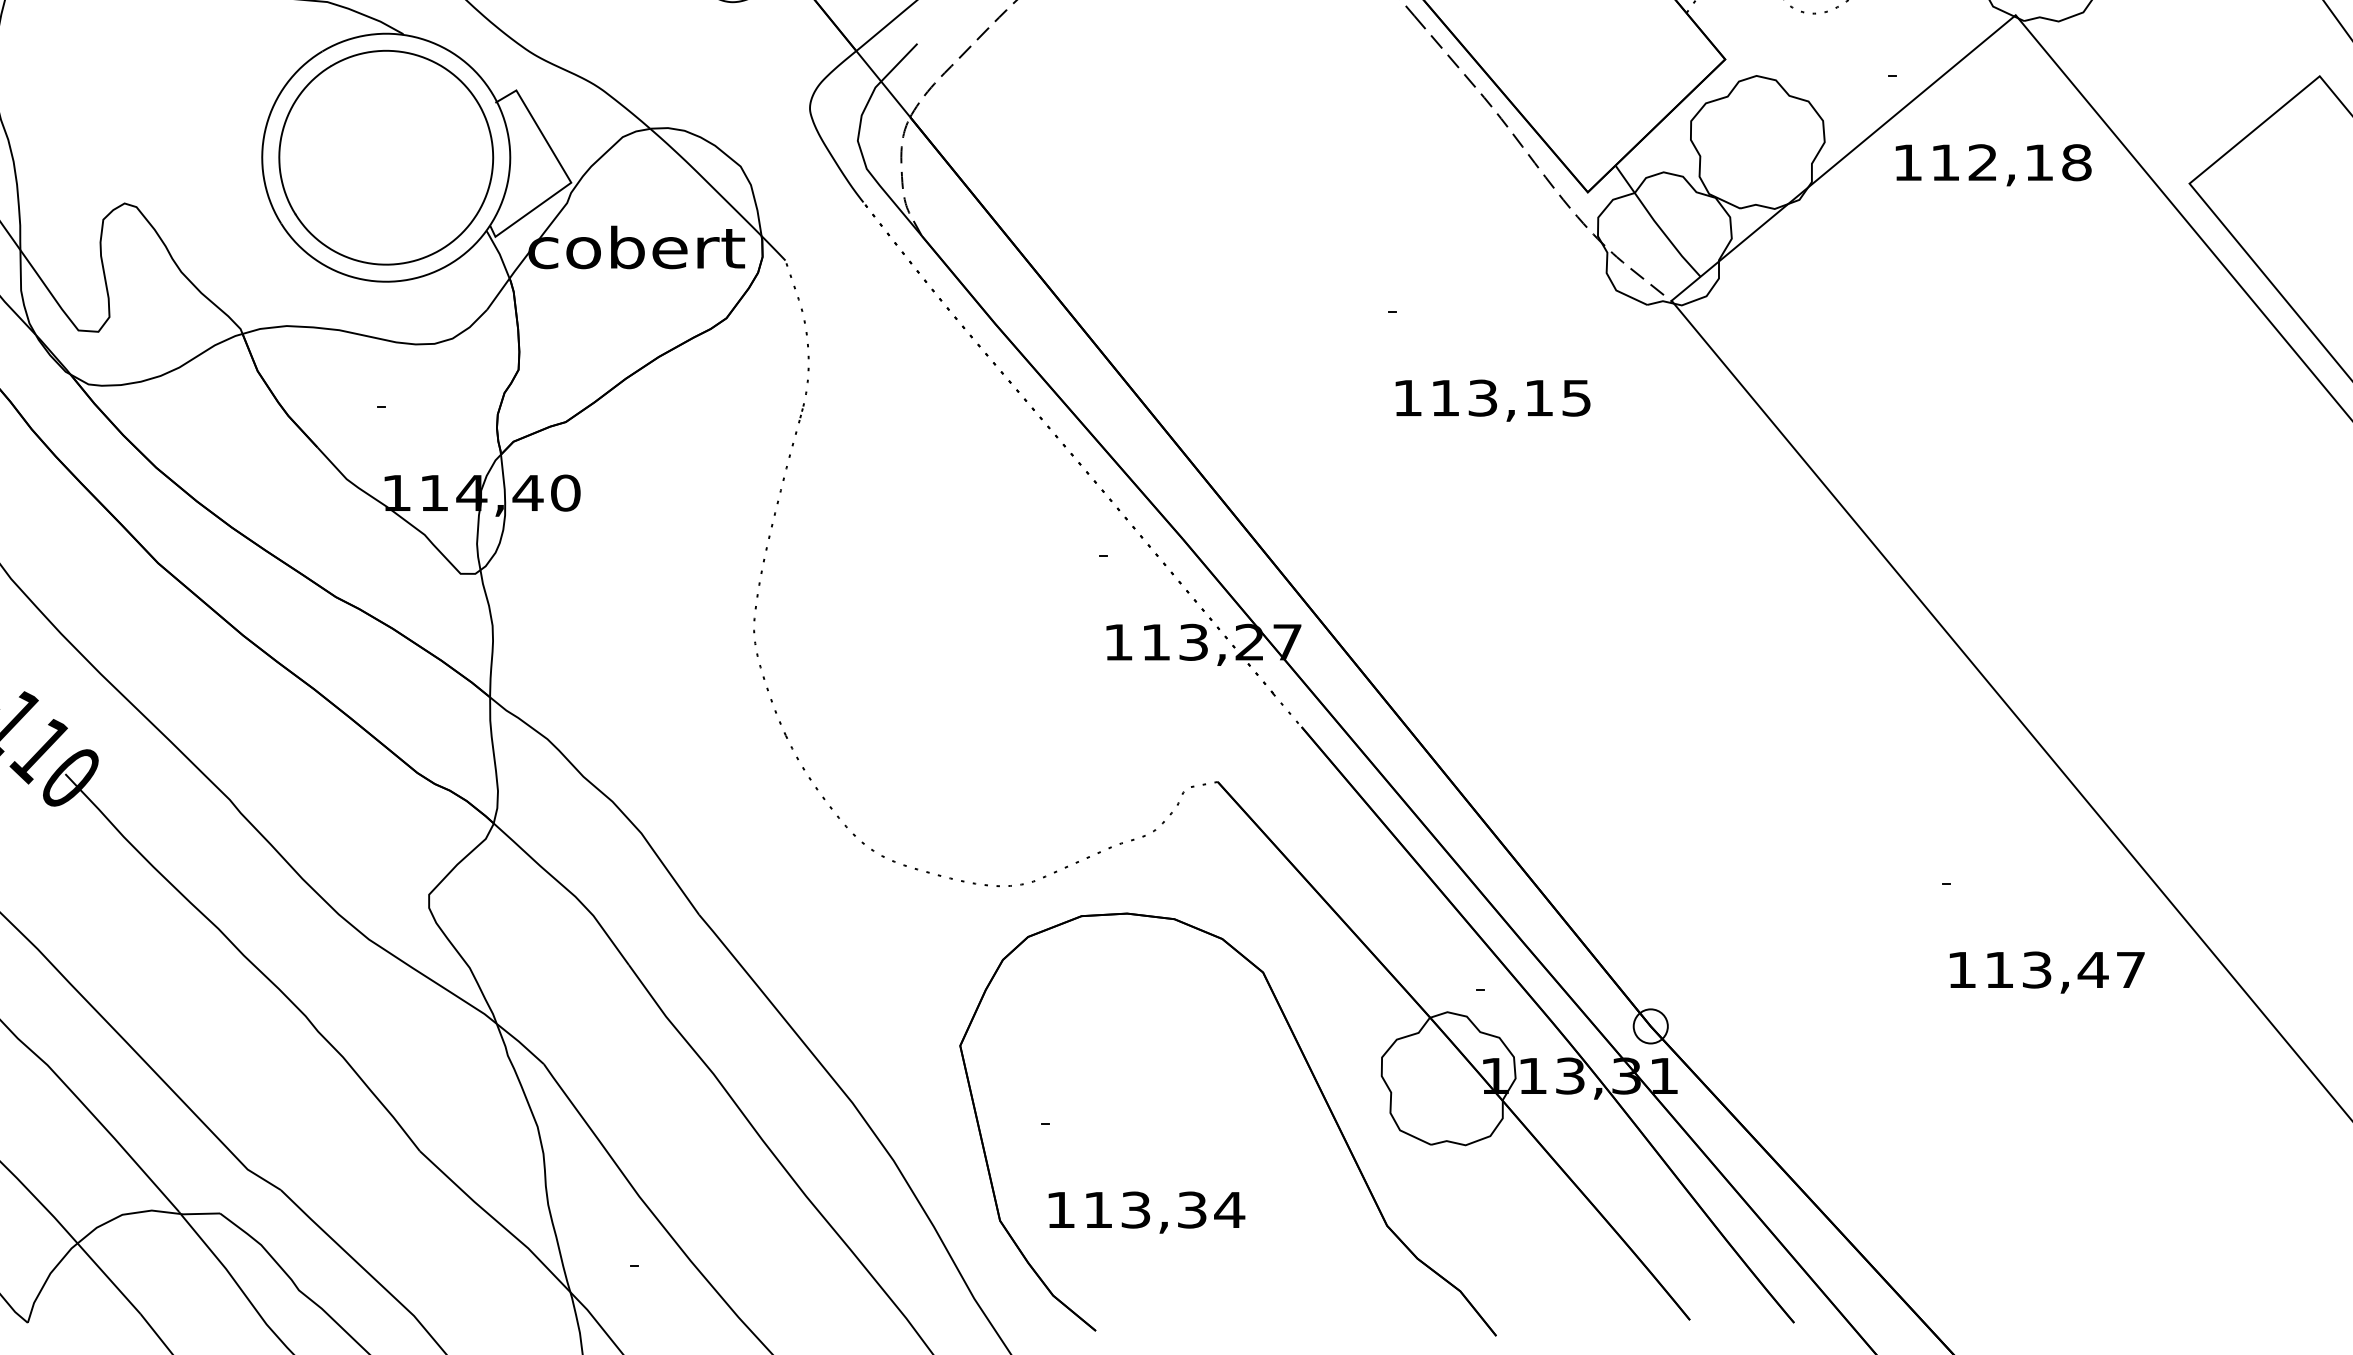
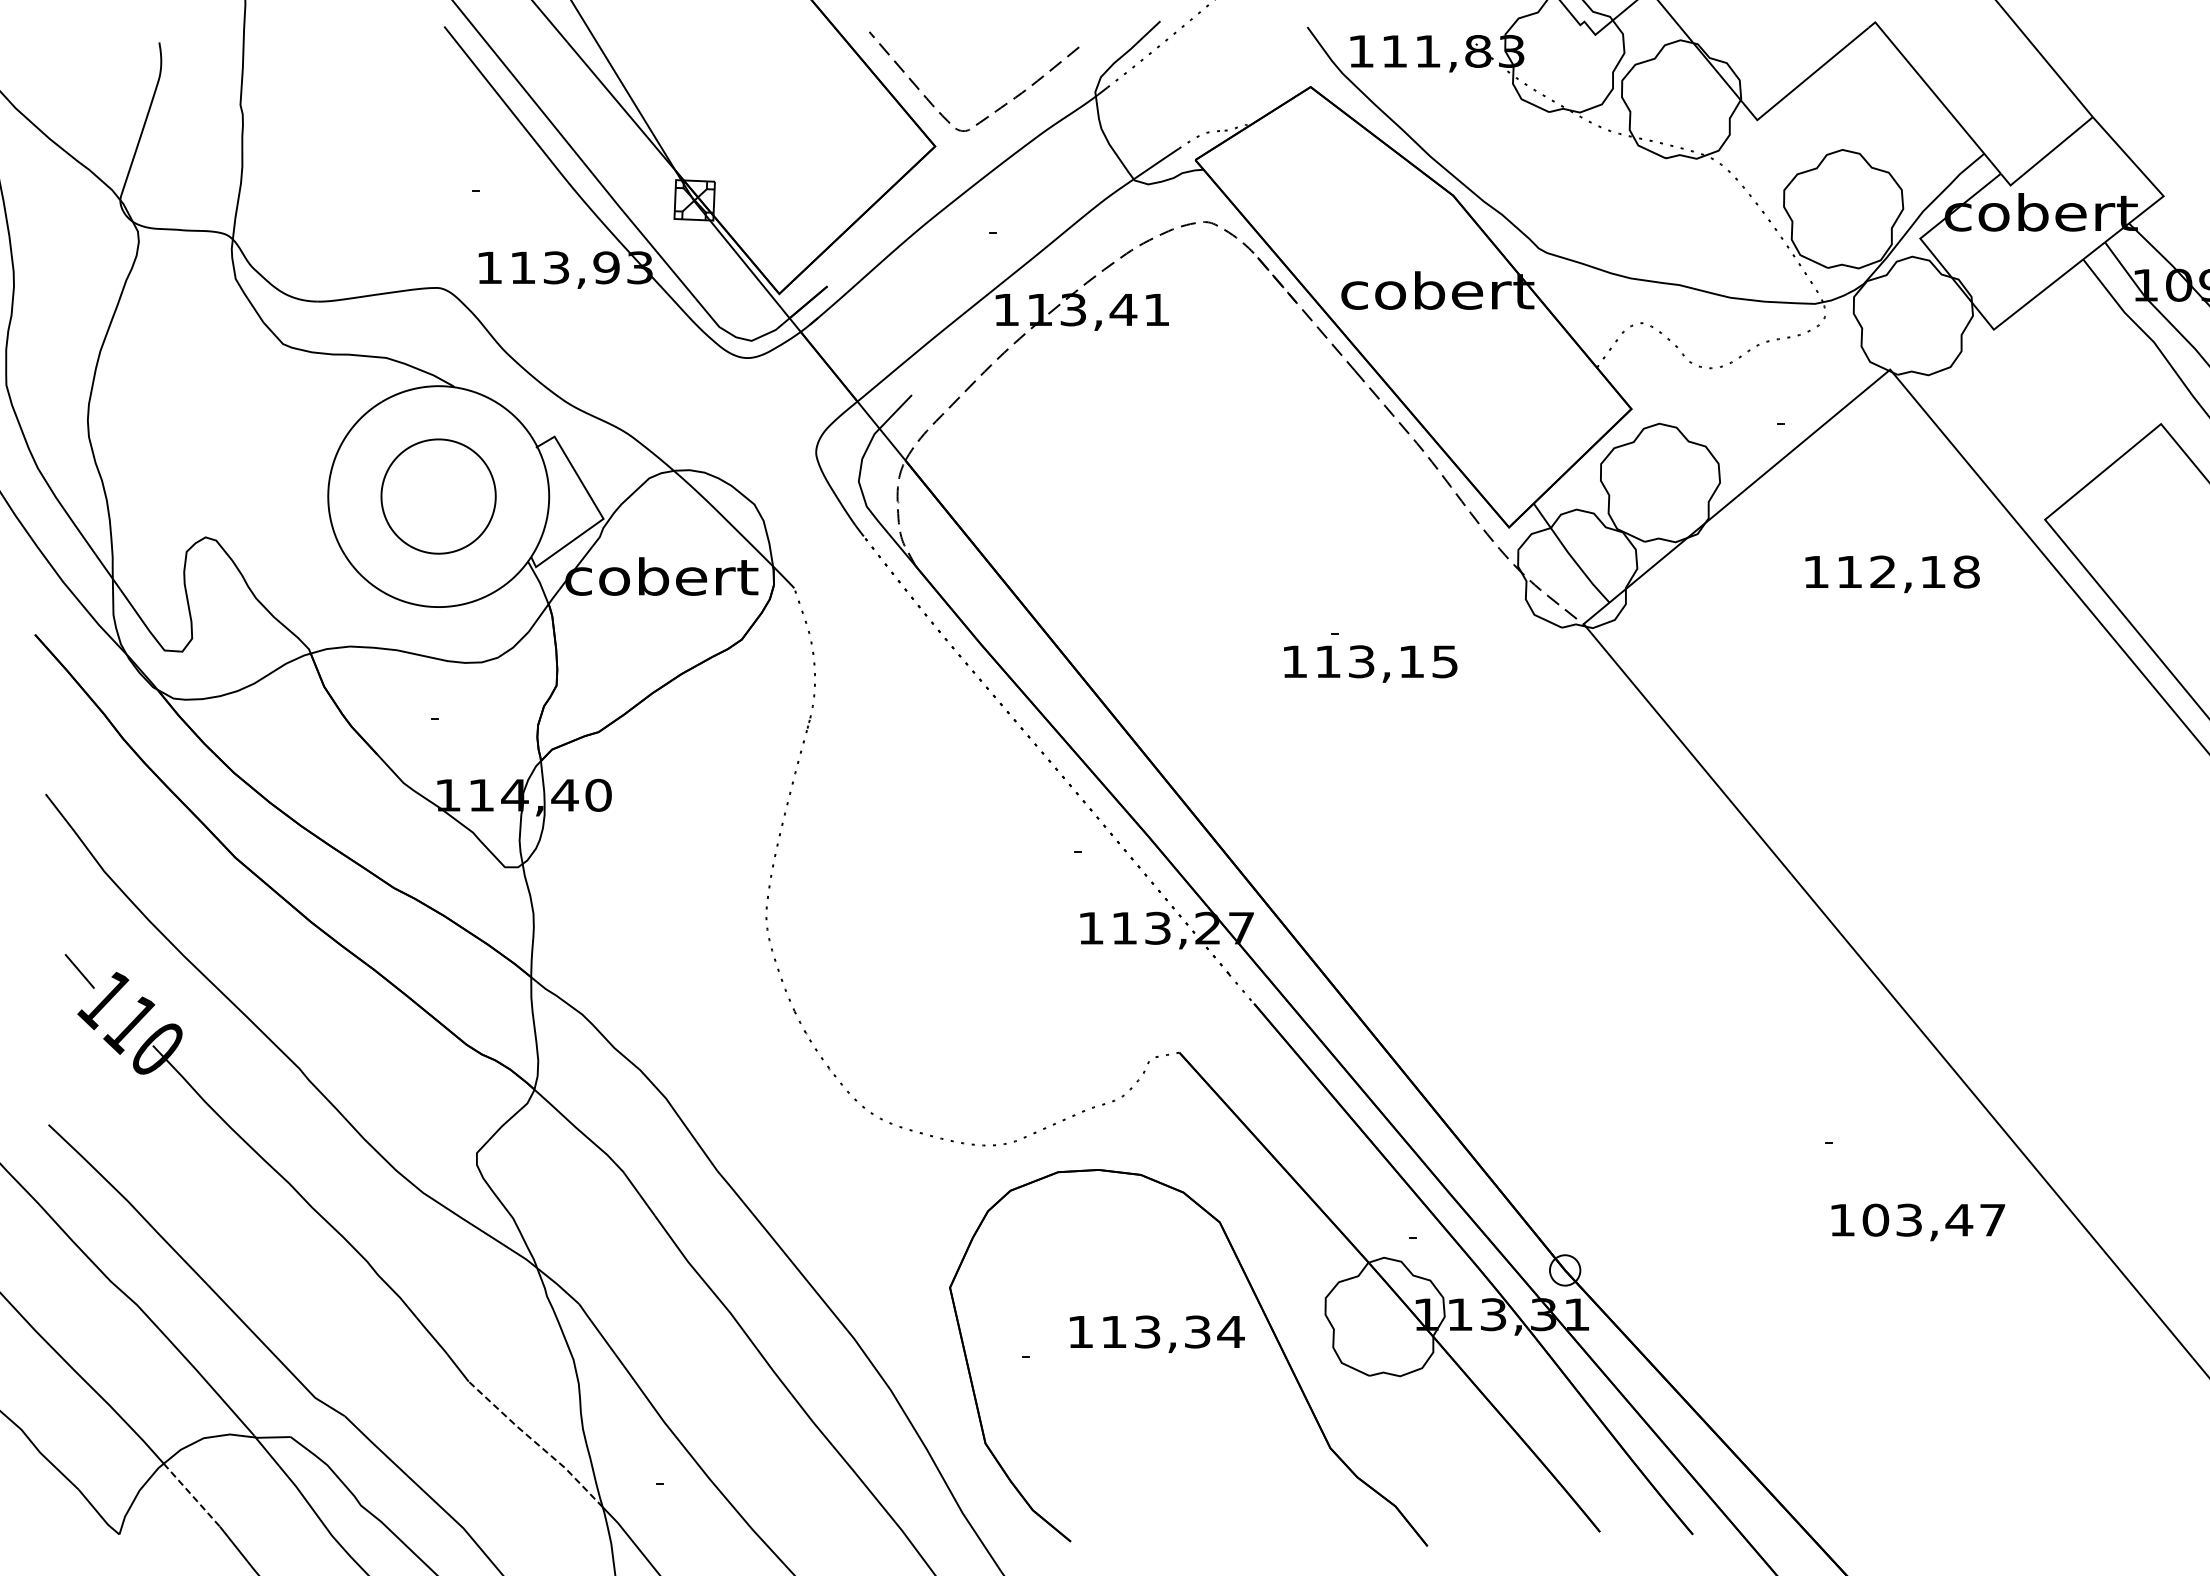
part: (385, 157) -> (438, 496), size x0.6
text: (1993, 164) -> (1892, 573), moved
text: (1492, 400) -> (1370, 663), moved
text: (1999, 969) -> (1875, 1219), 113,47 -> 103,47
text: (1145, 1211) -> (1156, 1333), moved
line: (496, 1220) -> (536, 1443), solid -> dashed
line: (108, 1277) -> (191, 1494), solid -> dashed

